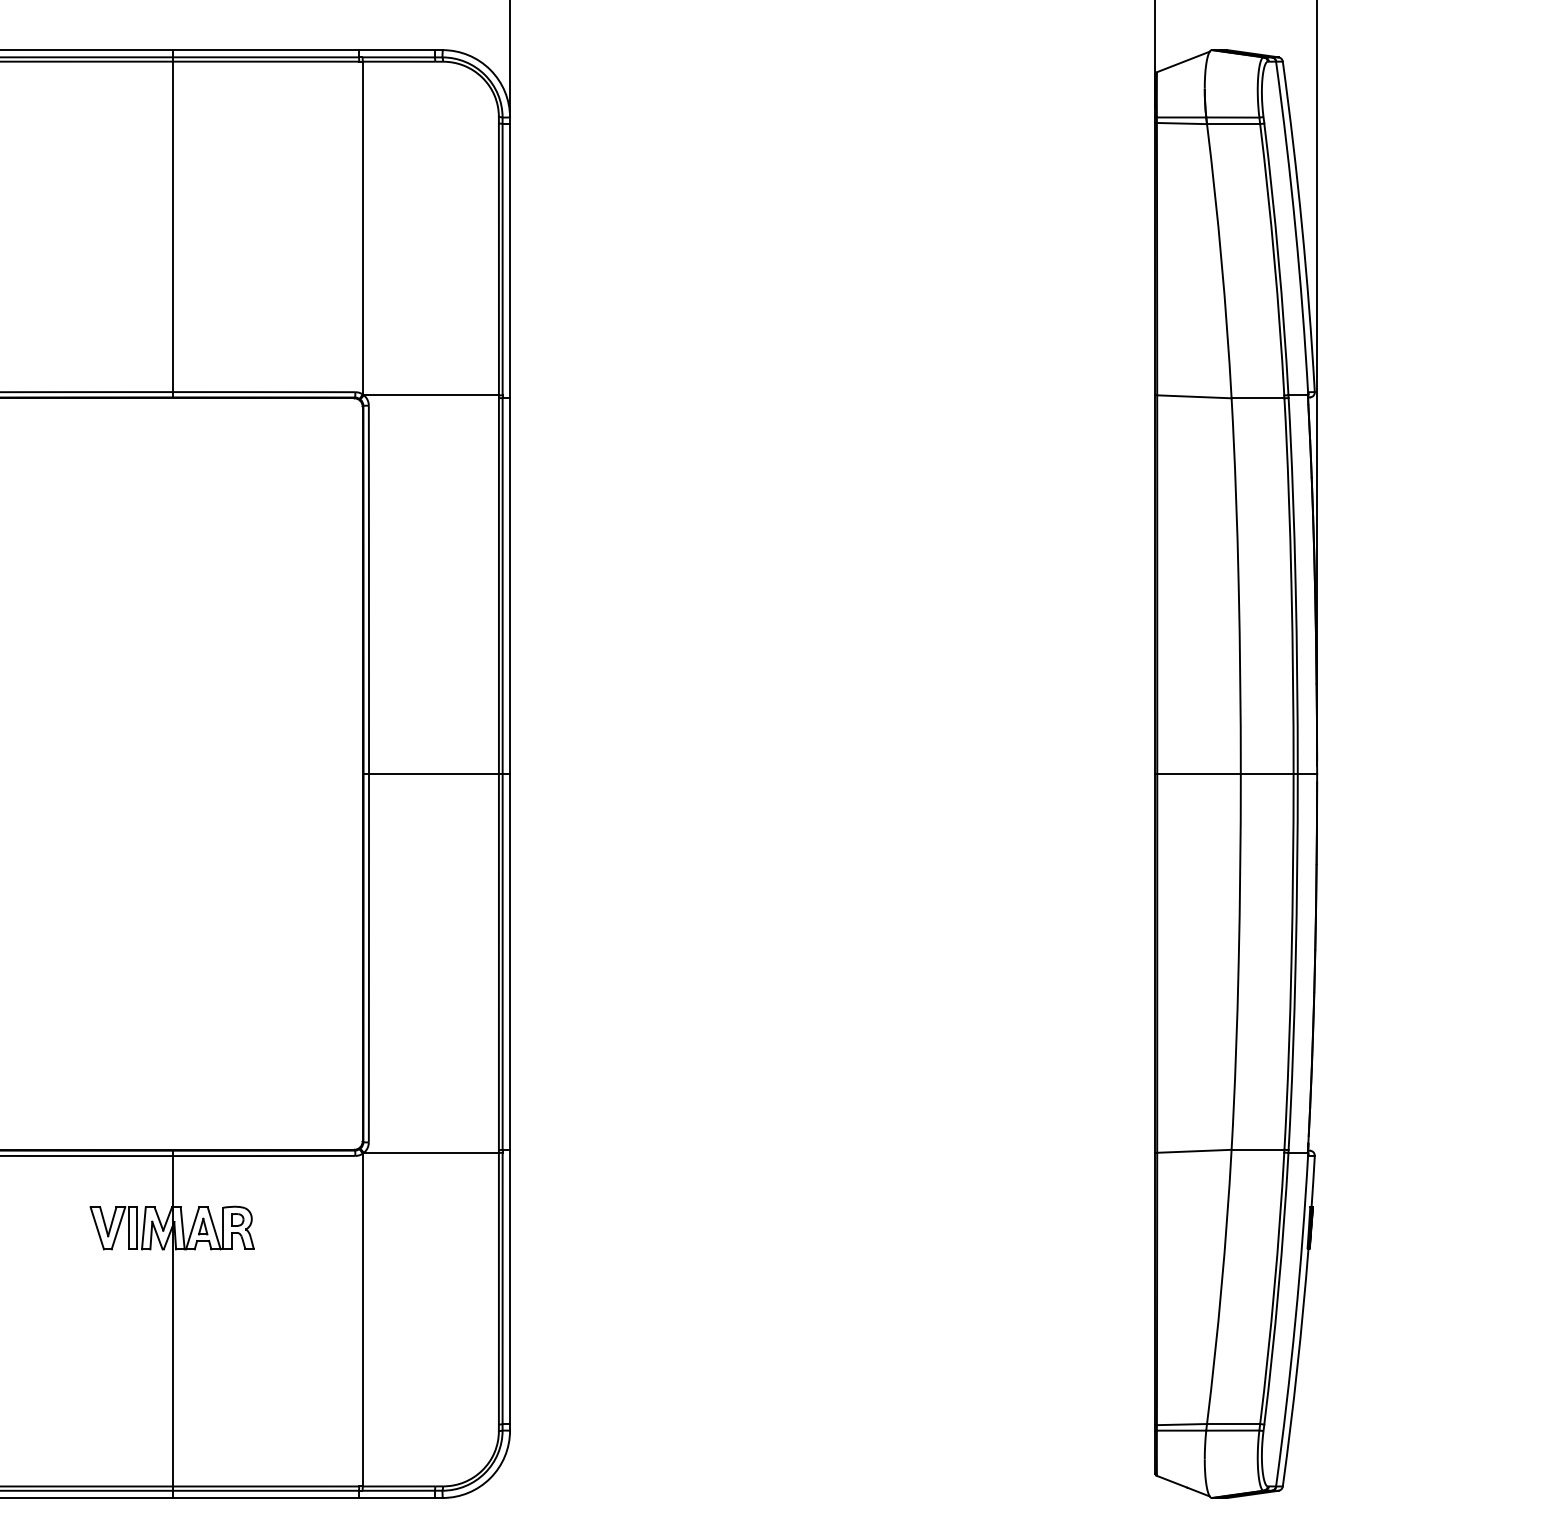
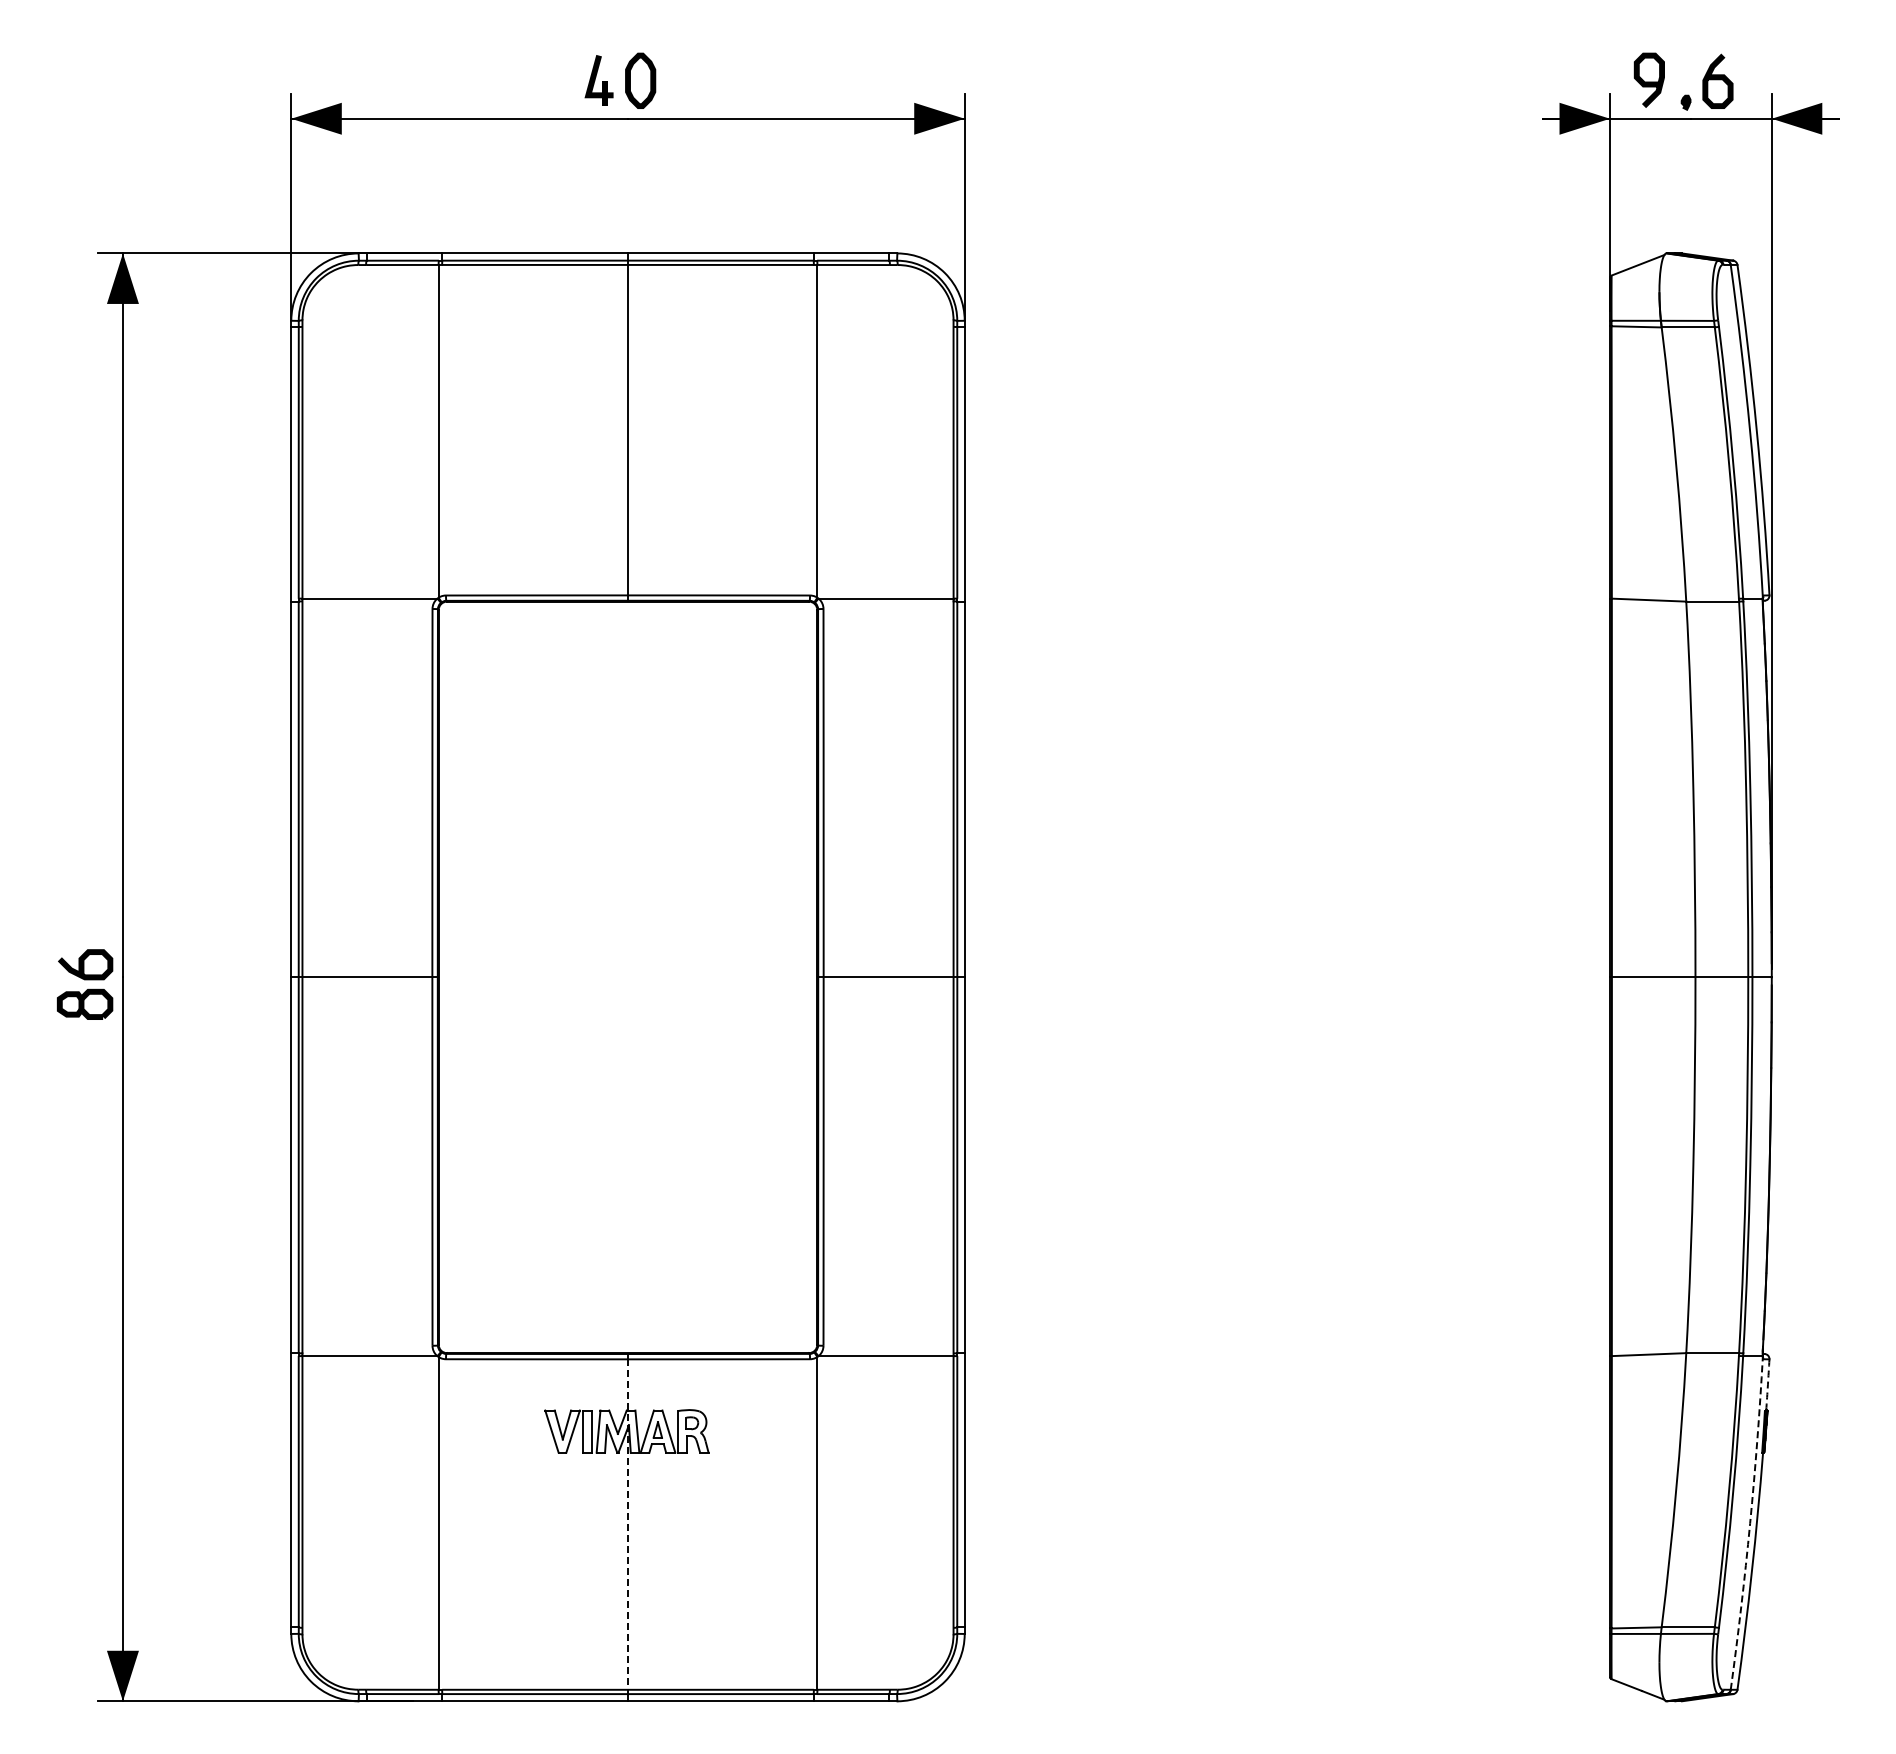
arc: (1312, 1181) -> (1767, 1384), solid -> dashed
arc: (1295, 1320) -> (1750, 1523), solid -> dashed
line: (173, 1322) -> (628, 1525), solid -> dashed

